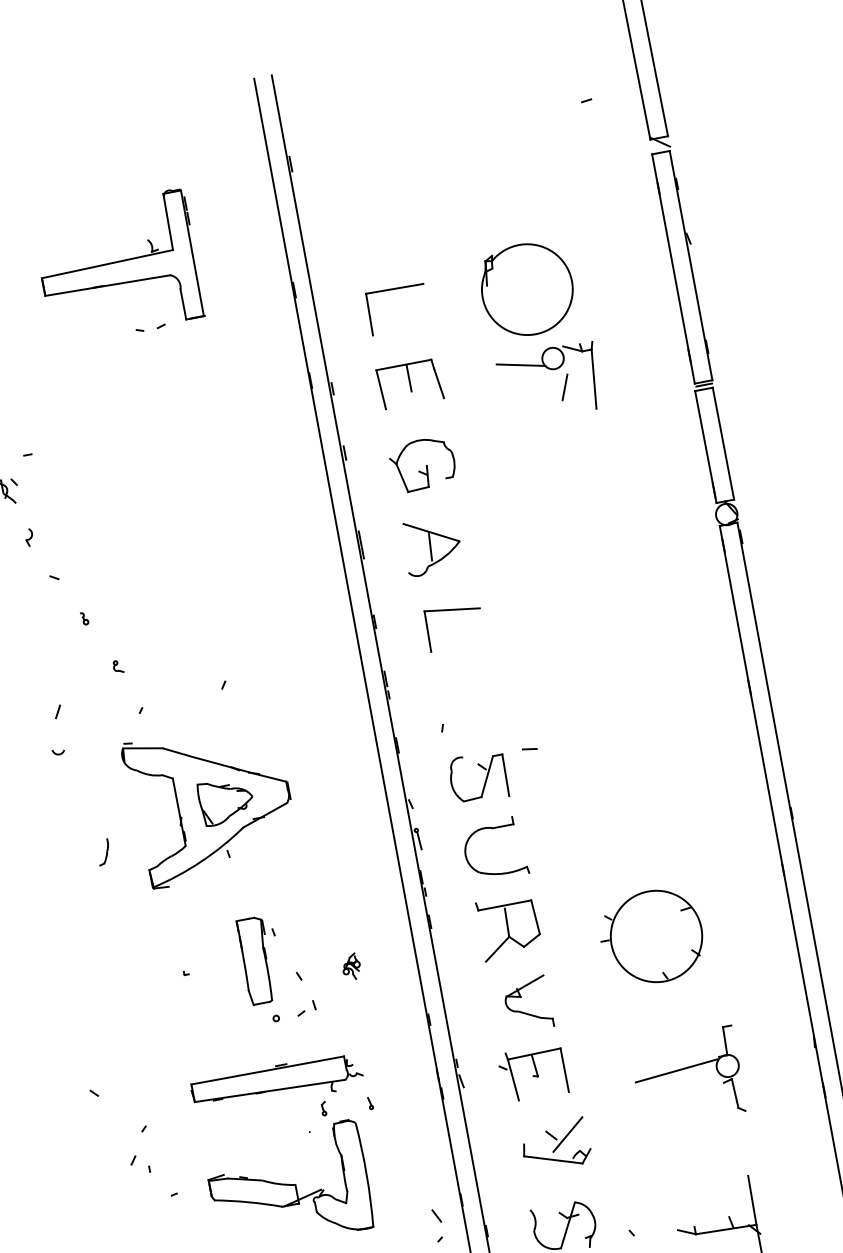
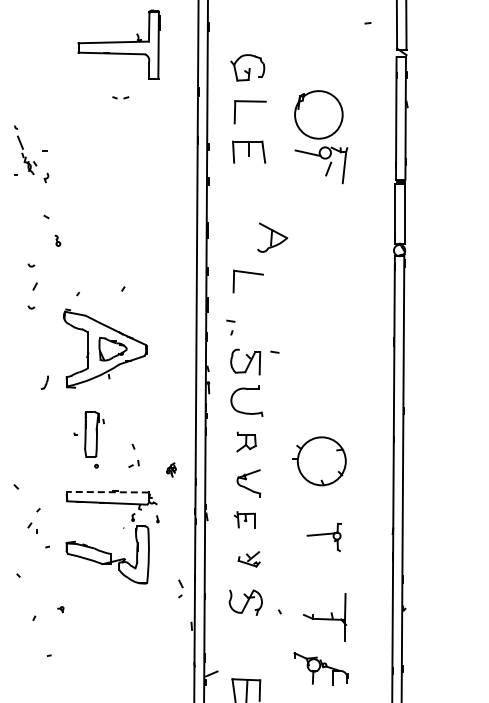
part: (117, 266) -> (118, 44), moved
part: (422, 463) -> (247, 67), moved
part: (29, 536) -> (46, 177), moved
part: (432, 545) -> (272, 237), moved
part: (85, 619) -> (58, 241), size x1.6
part: (118, 667) -> (70, 269), removed
arc: (43, 673) -> (31, 265), added
line: (435, 705) -> (230, 320), added
part: (102, 852) -> (44, 382), moved
part: (508, 926) -> (246, 441), size x0.6
part: (351, 965) -> (171, 469), moved
part: (262, 969) -> (94, 439), moved
line: (268, 1070) -> (108, 492), solid -> dashed
part: (532, 1072) -> (244, 519), size x0.6
part: (686, 1078) -> (323, 537), size x0.6
part: (554, 1146) -> (248, 559), size x0.6

